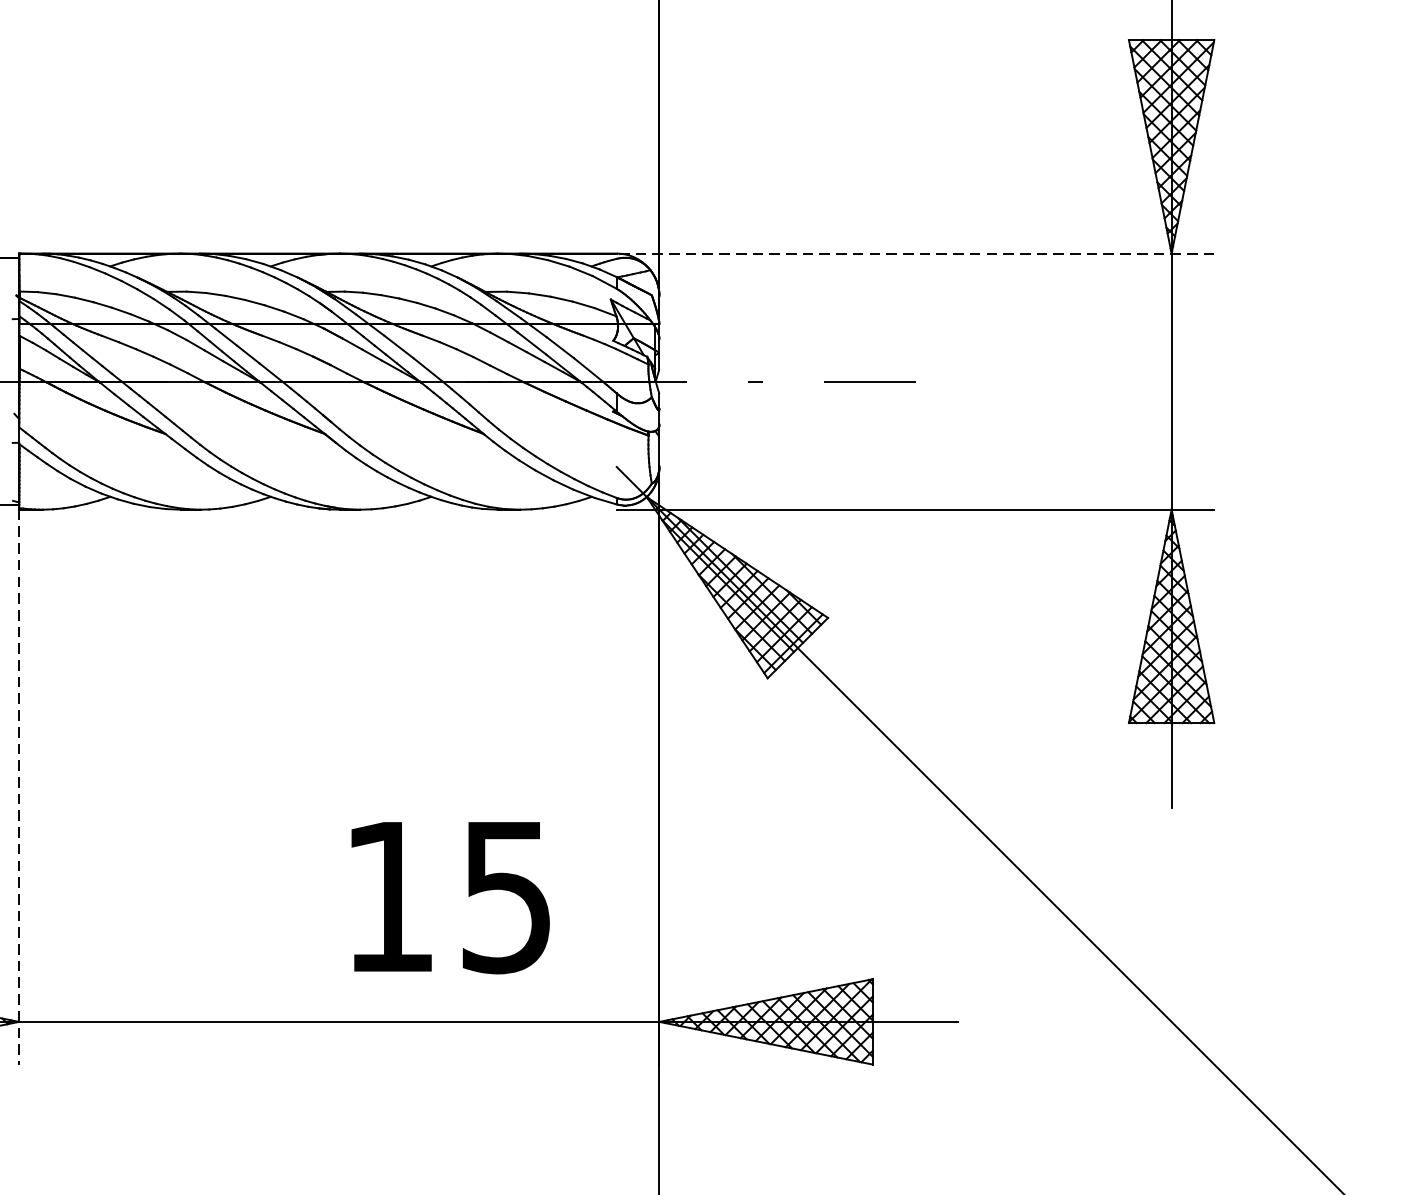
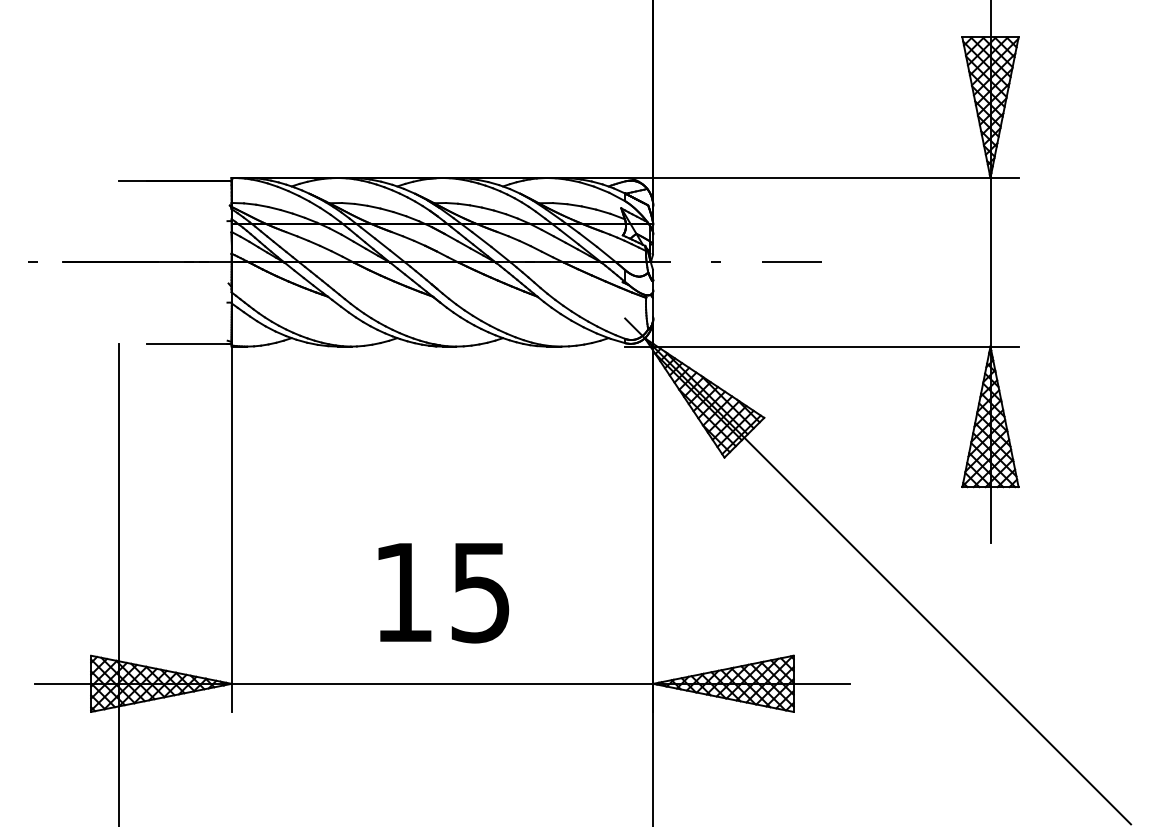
line: (914, 252) -> (821, 177), dashed -> solid
line: (18, 787) -> (231, 529), dashed -> solid
text: (450, 898) -> (443, 593), moved

